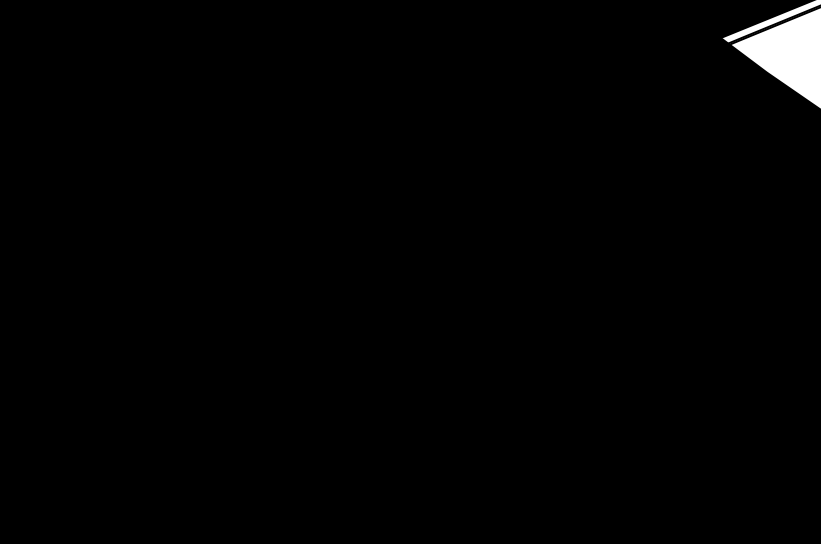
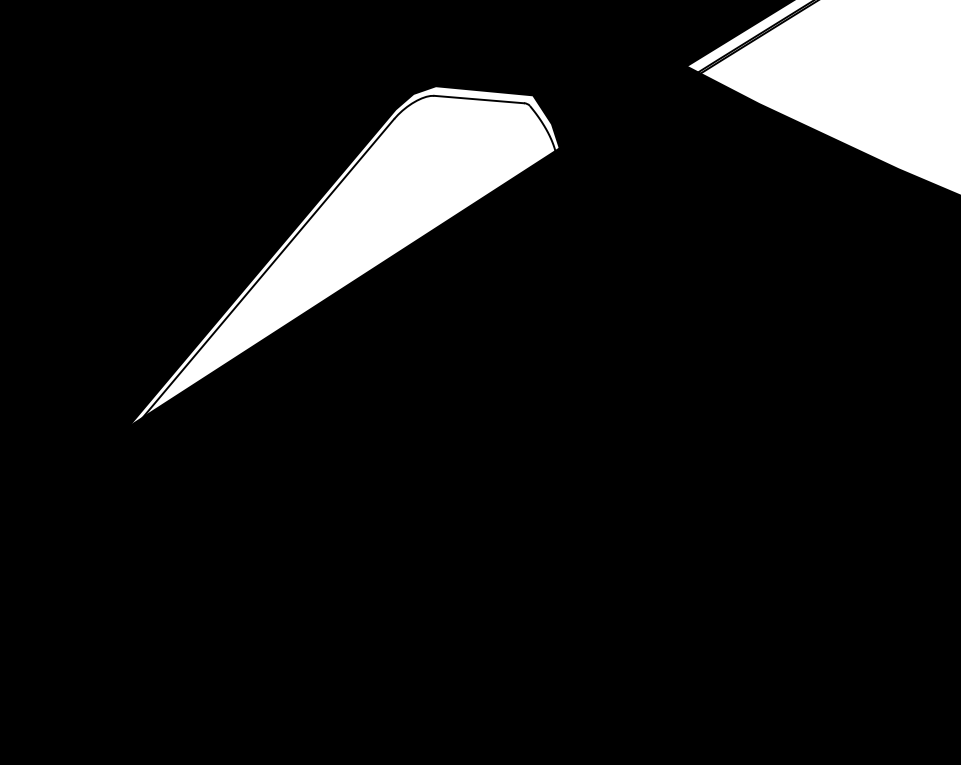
fill: (456, 122) -> (336, 246), removed

